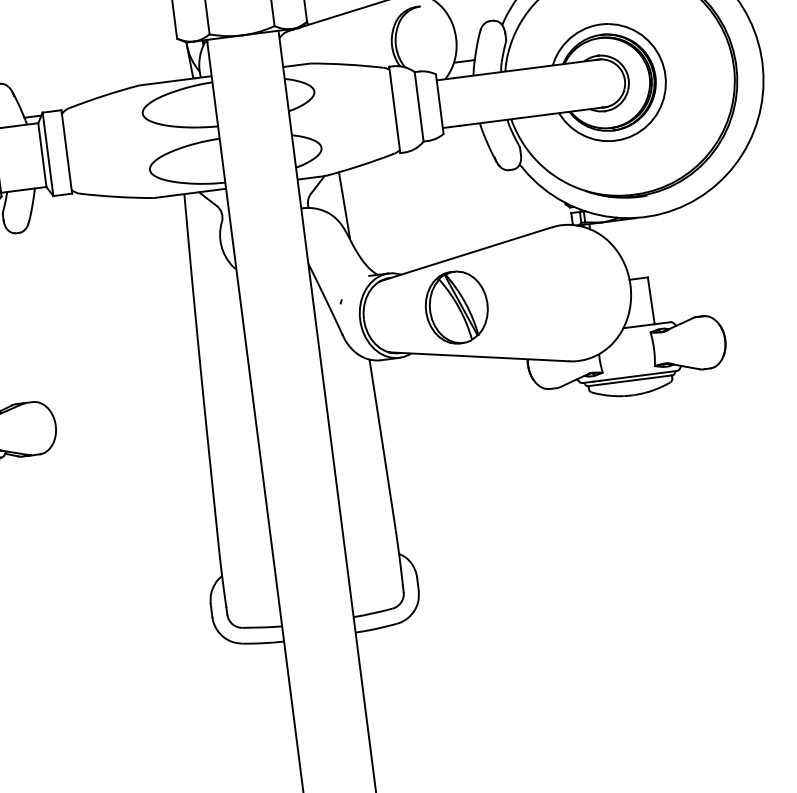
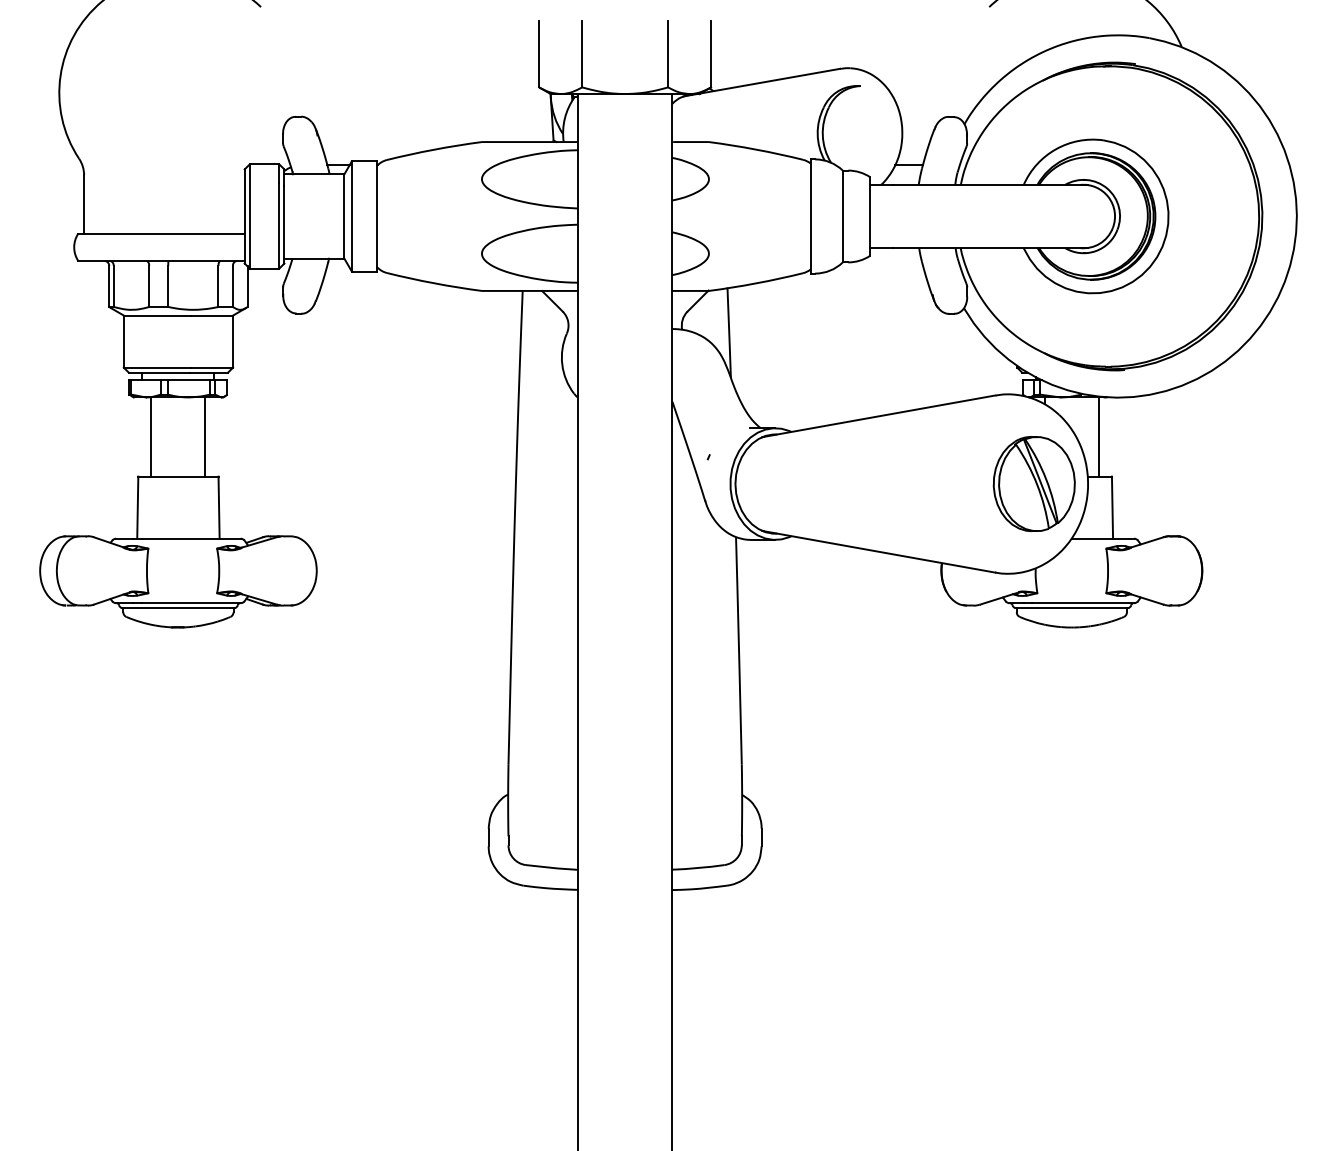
line: (633, 248) -> (1098, 436), added
part: (456, 307) -> (1033, 483), moved

